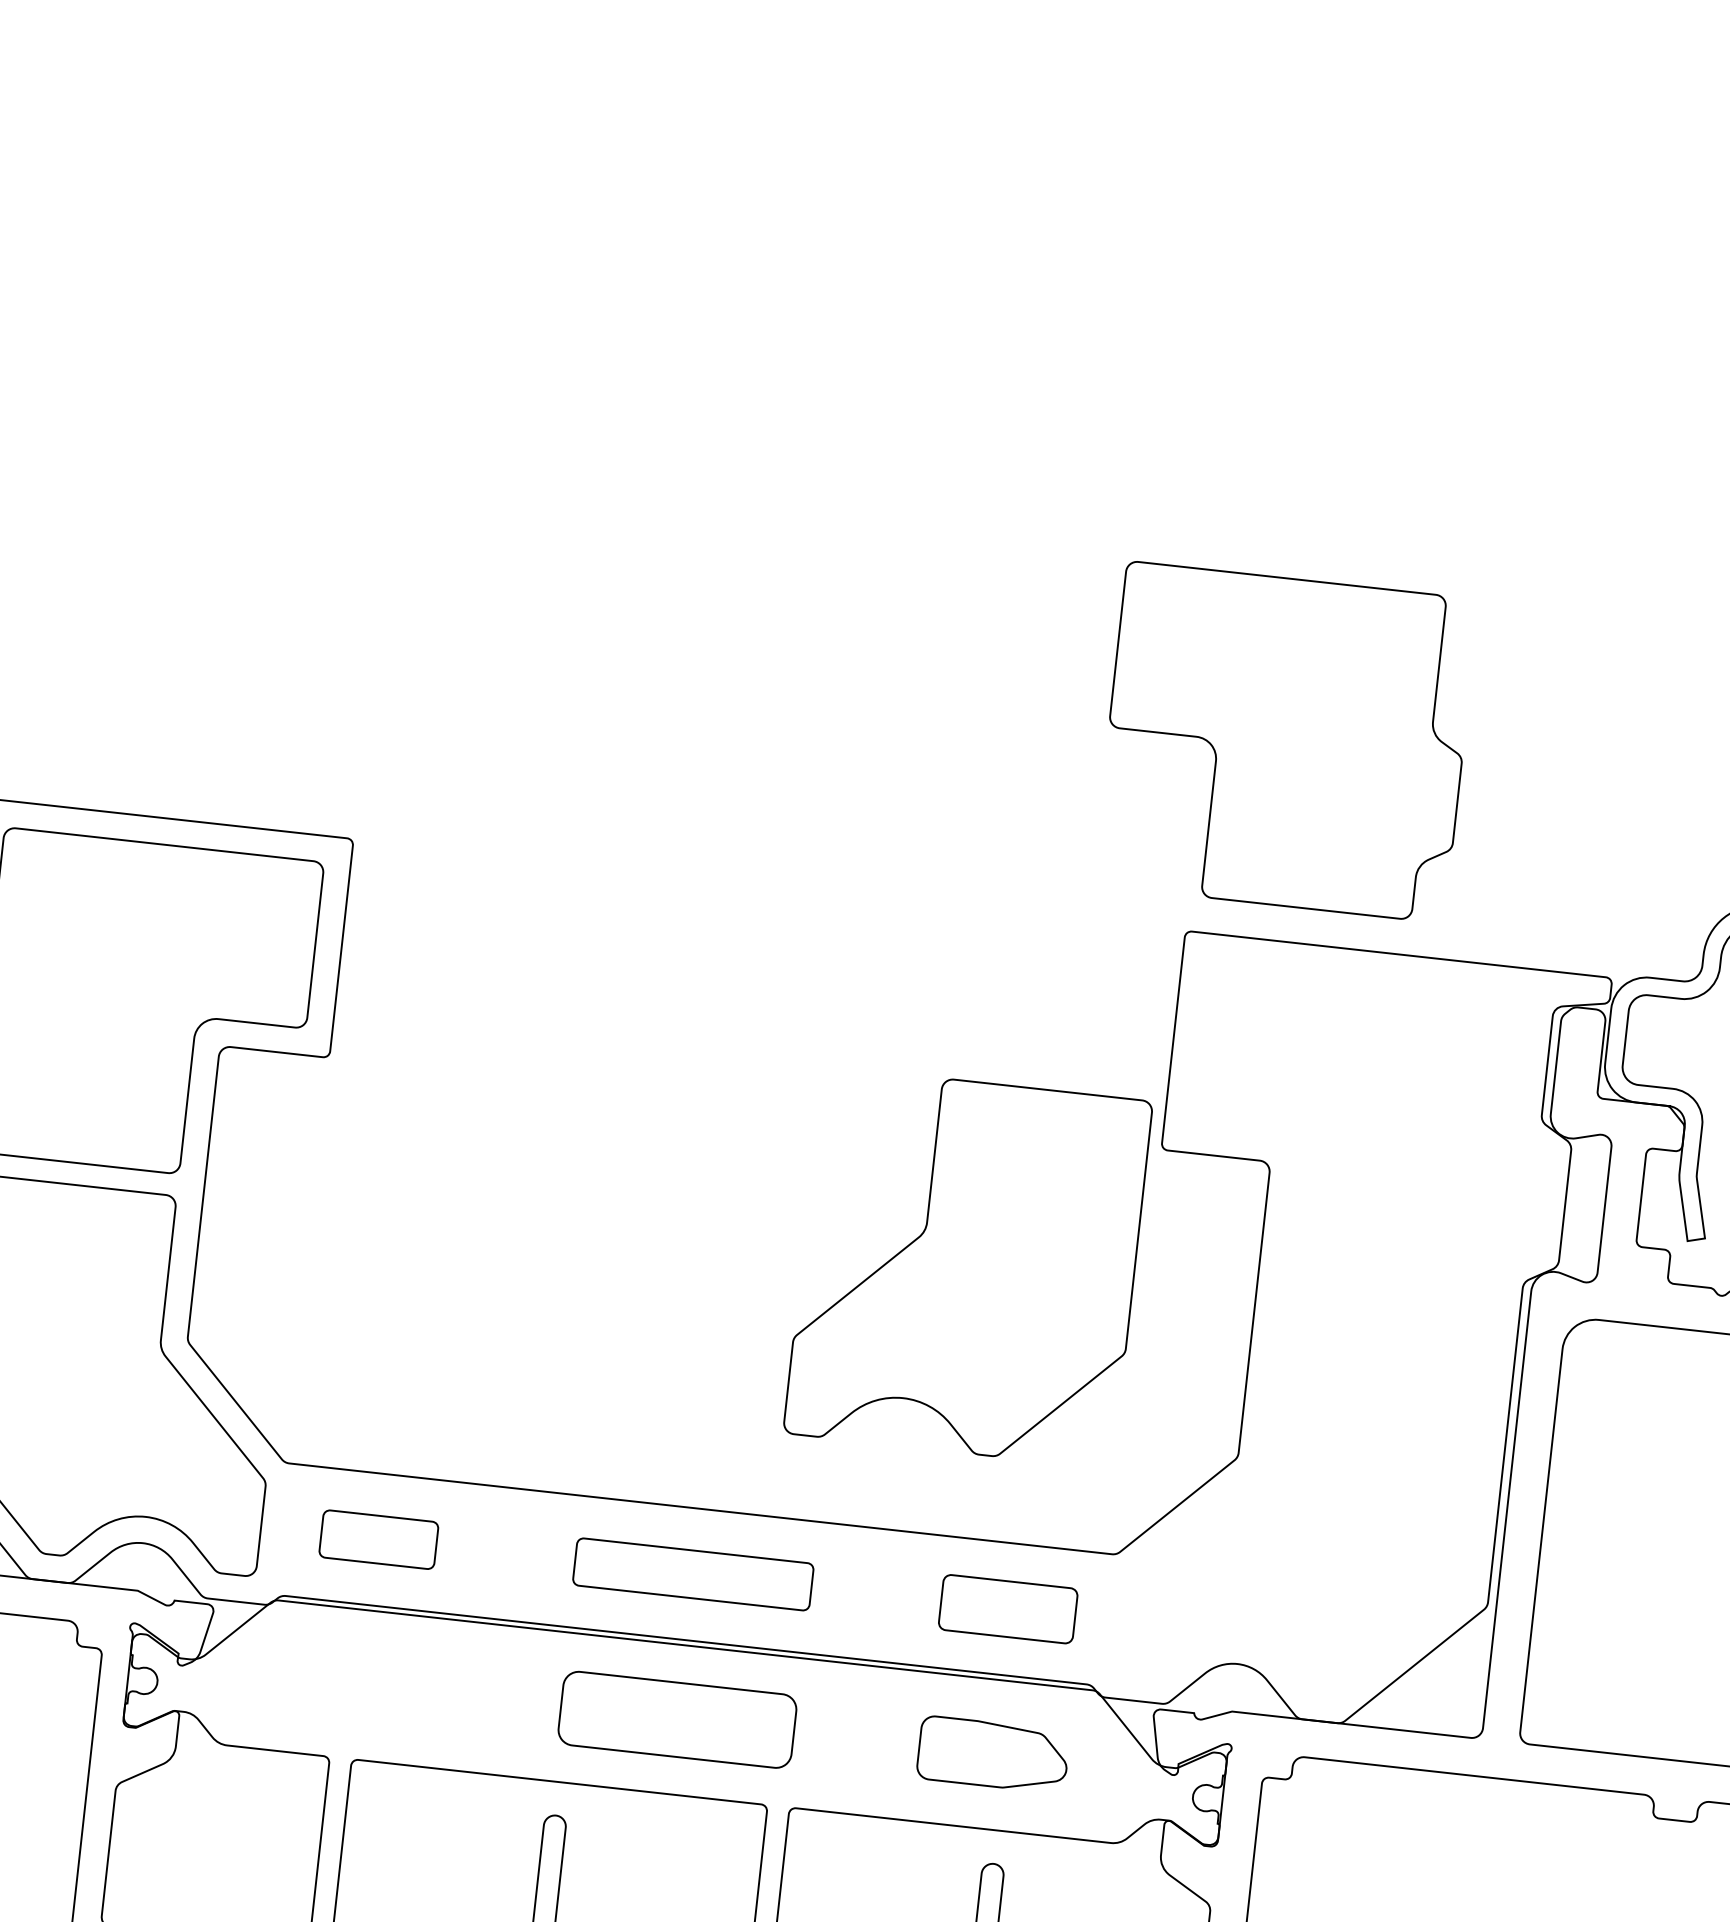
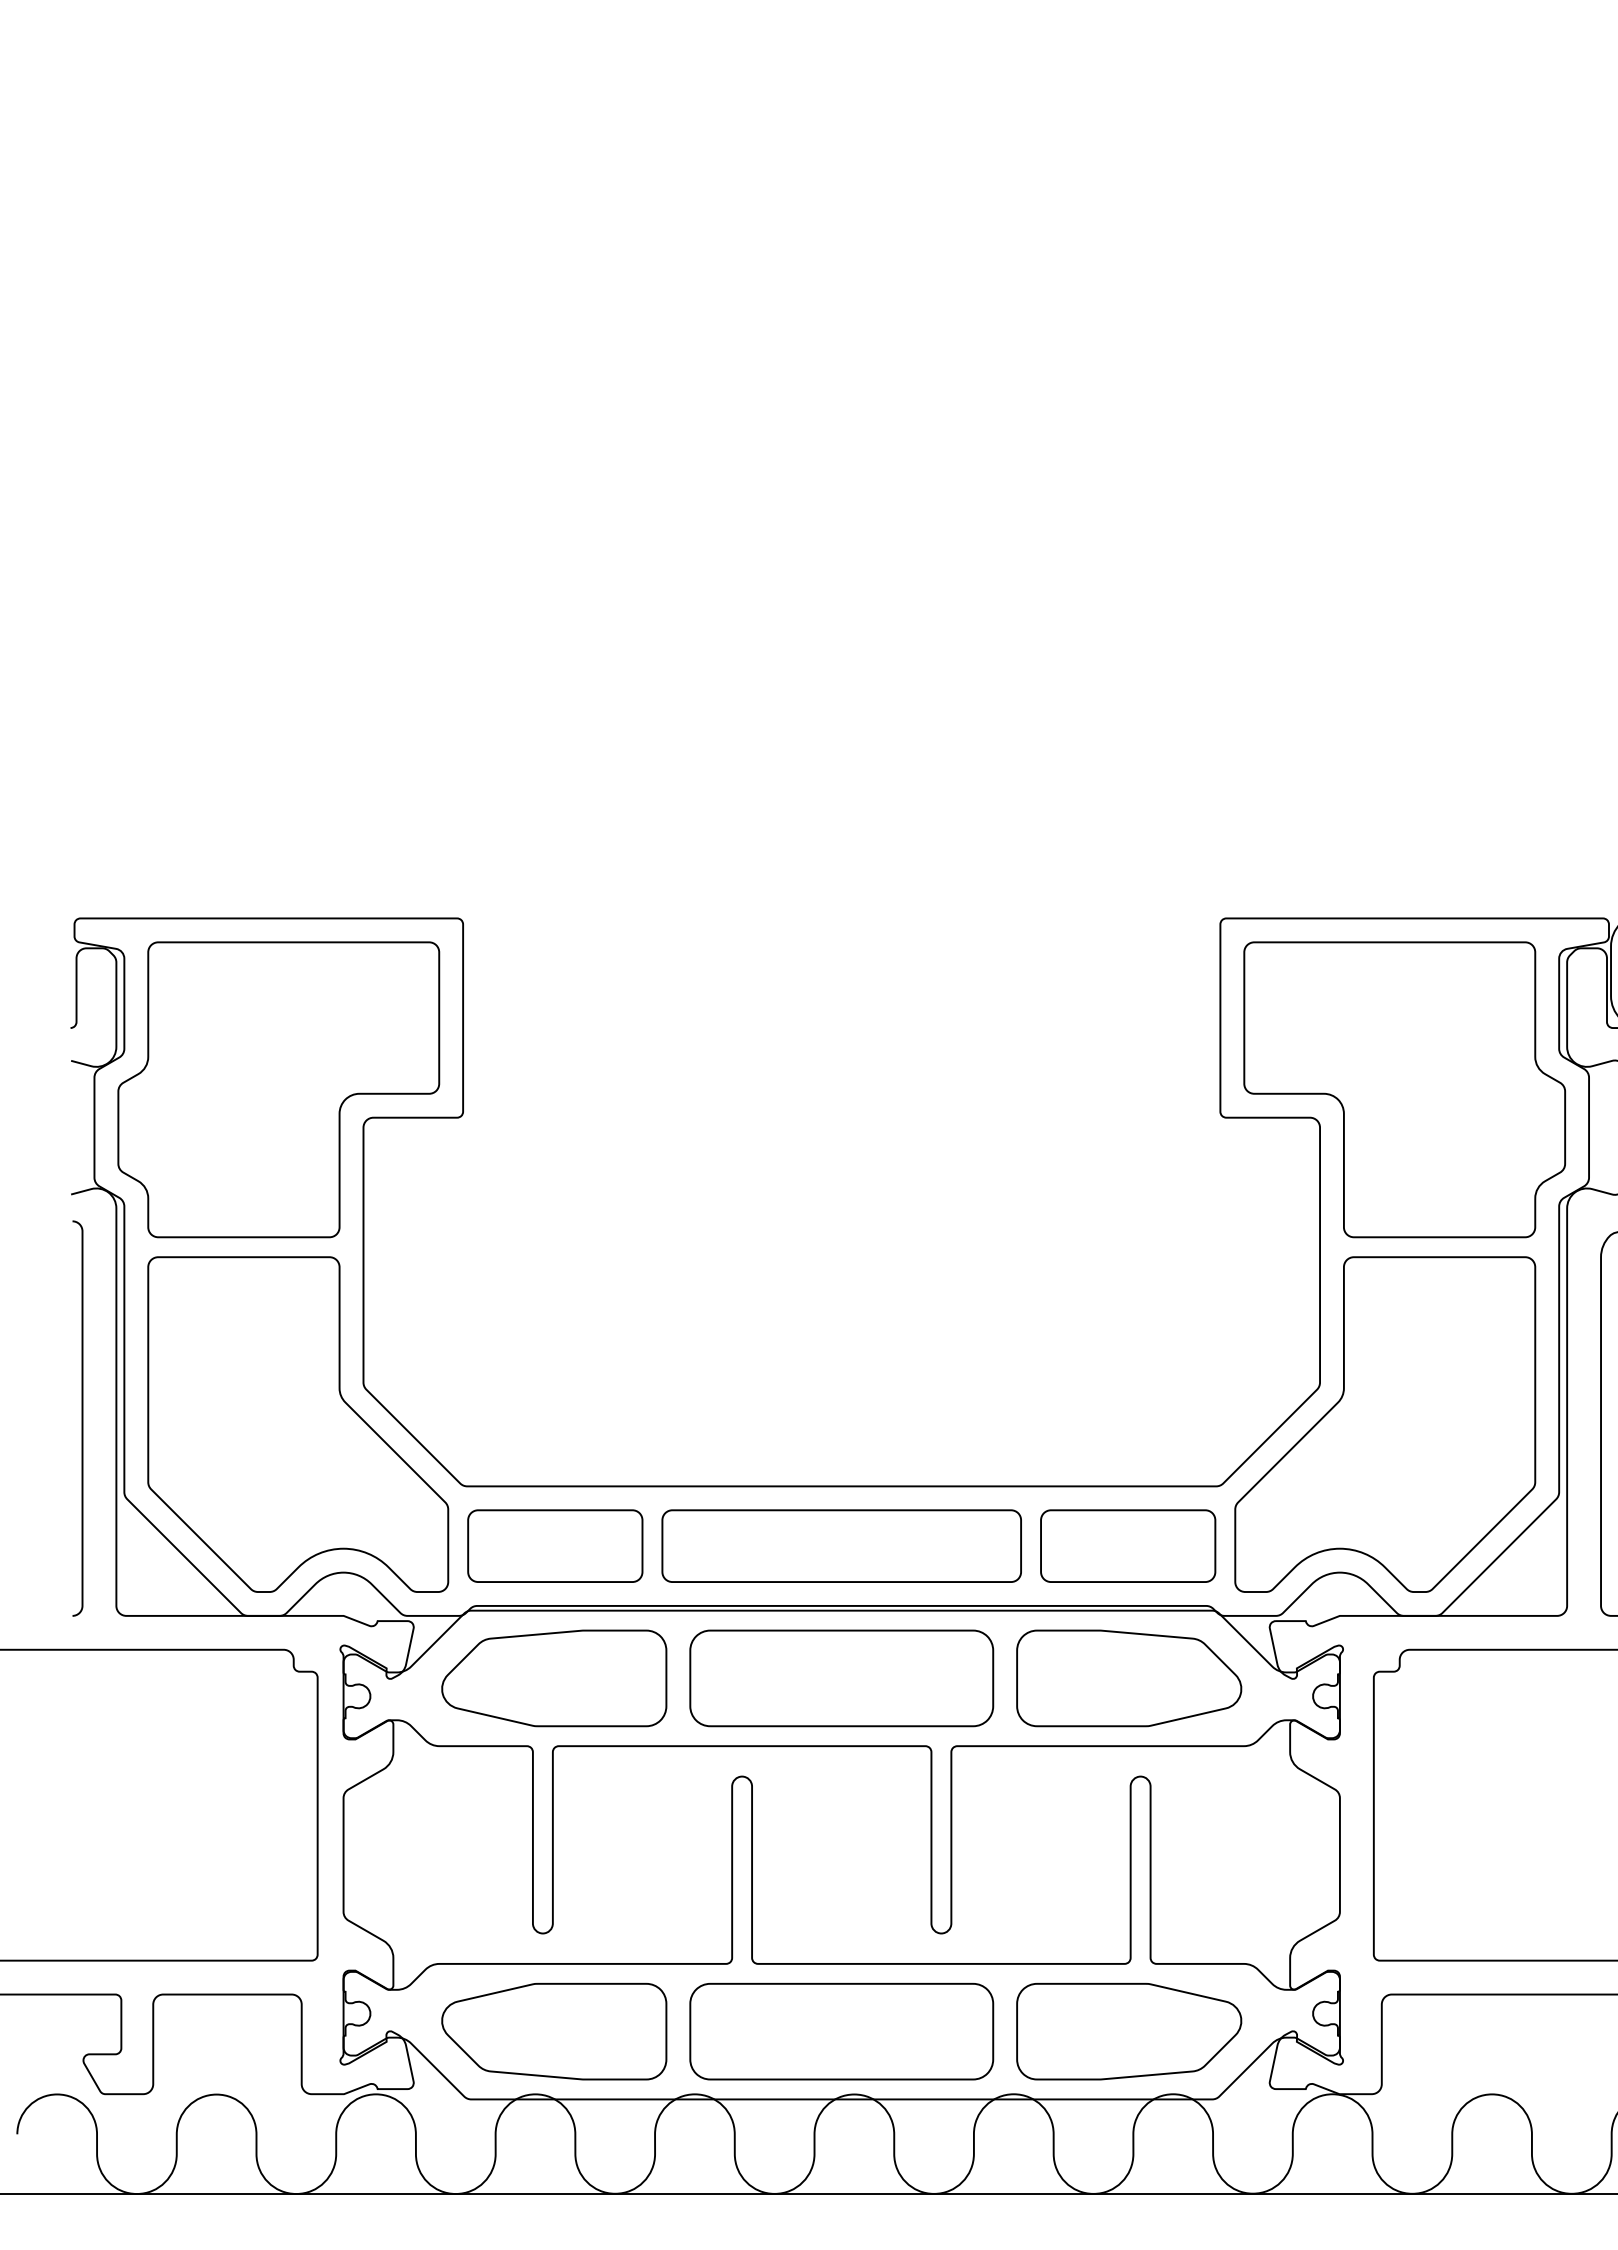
part: (1285, 741) -> (1404, 1089), moved
part: (968, 1267) -> (1385, 1424), moved
part: (379, 1539) -> (555, 1545), size x1.67
part: (693, 1573) -> (841, 1545), size x1.67
part: (1008, 1608) -> (1128, 1545), size x1.43
part: (361, 1685) -> (554, 1678), added
part: (677, 1719) -> (841, 1678), size x1.43
part: (993, 1754) -> (1129, 1678), size x1.67

